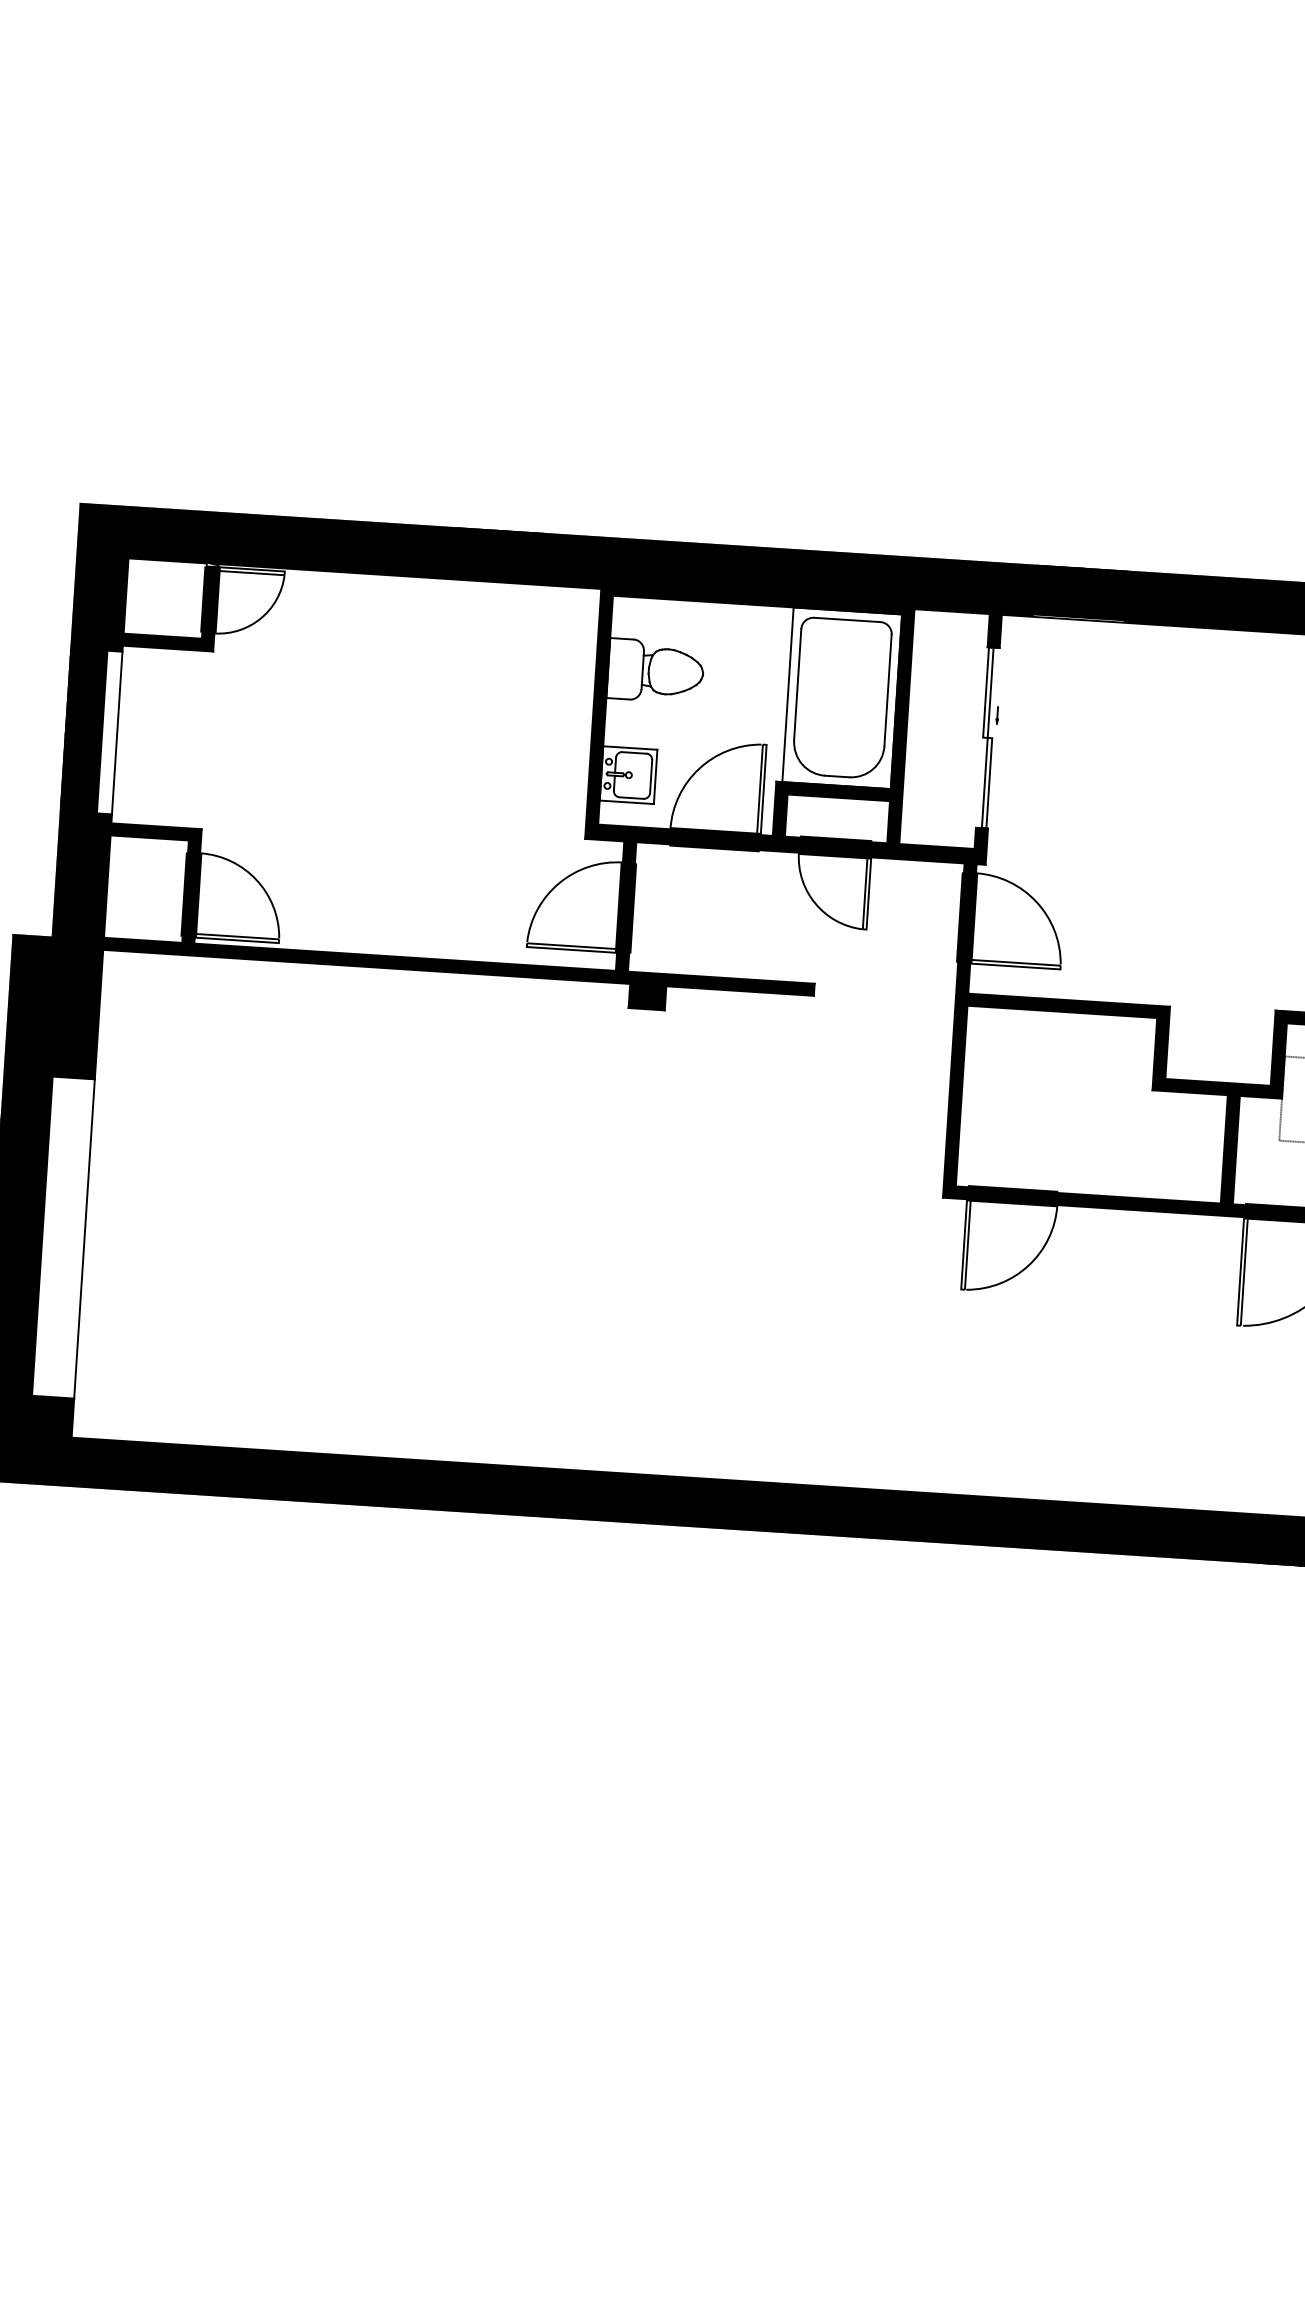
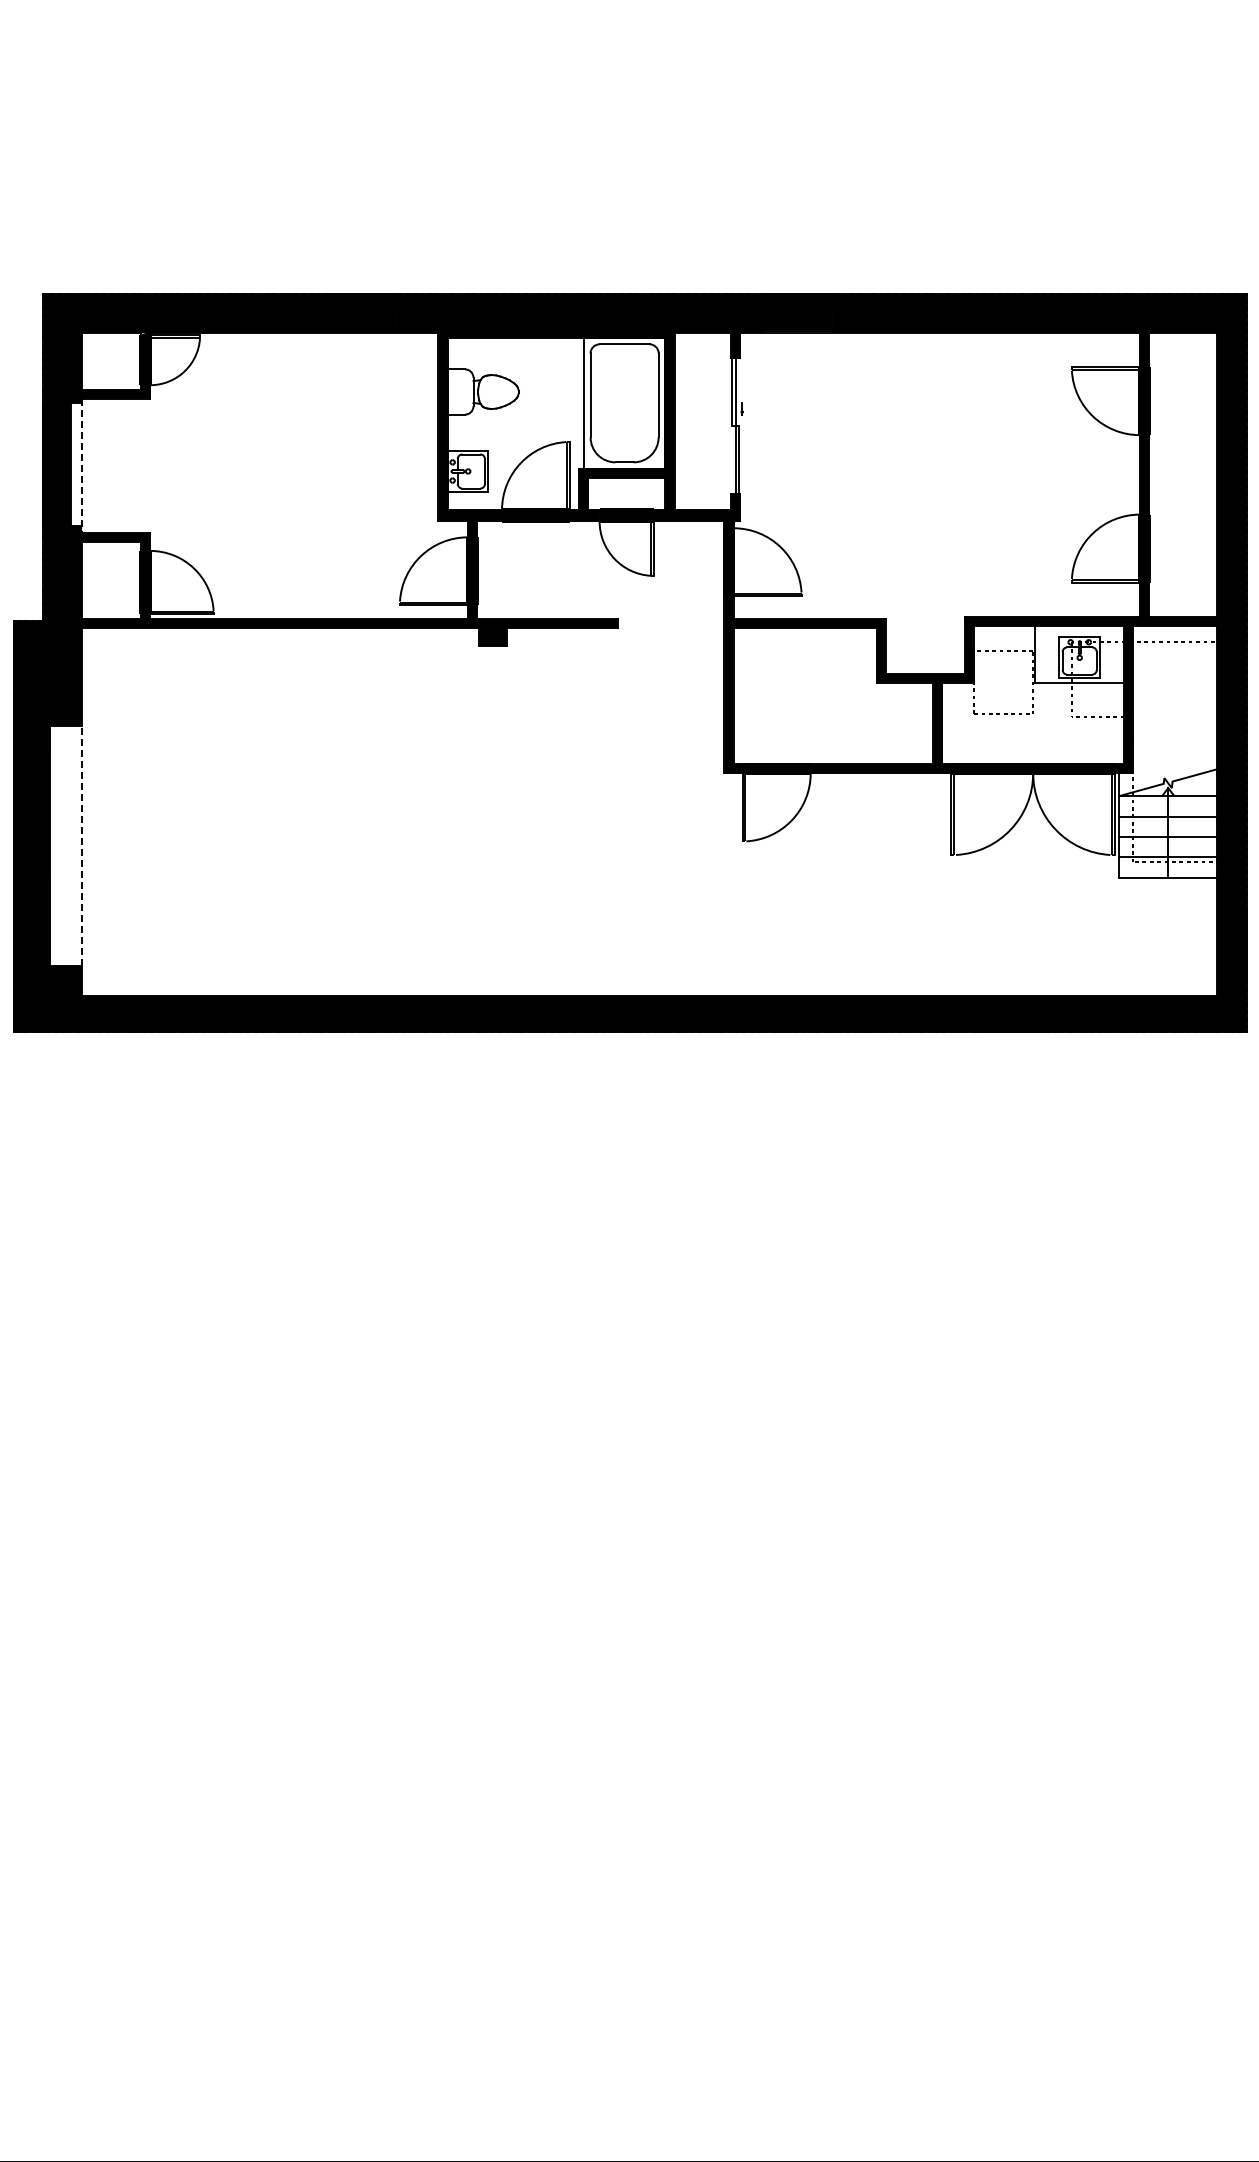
line: (117, 734) -> (82, 465), solid -> dashed
line: (85, 1238) -> (82, 845), solid -> dashed

